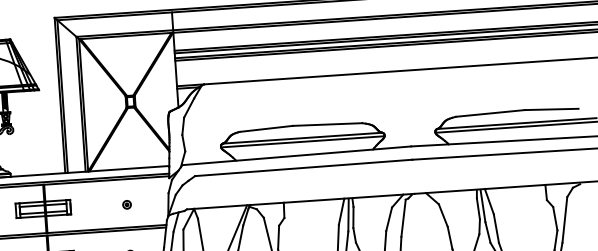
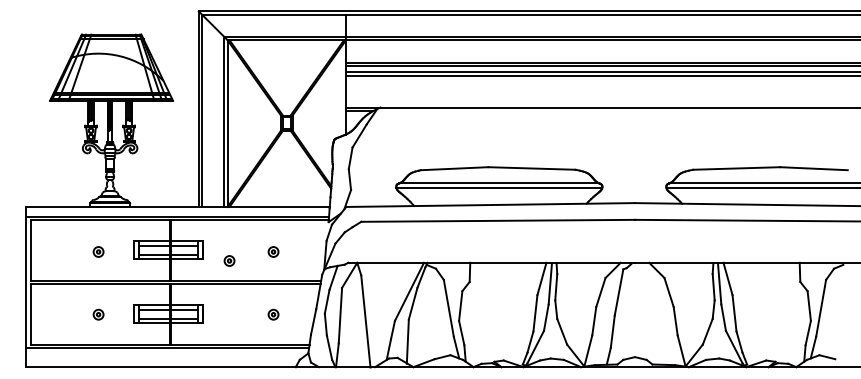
part: (92, 213) -> (229, 260), added

